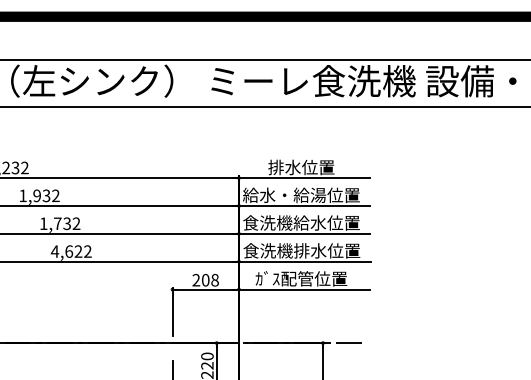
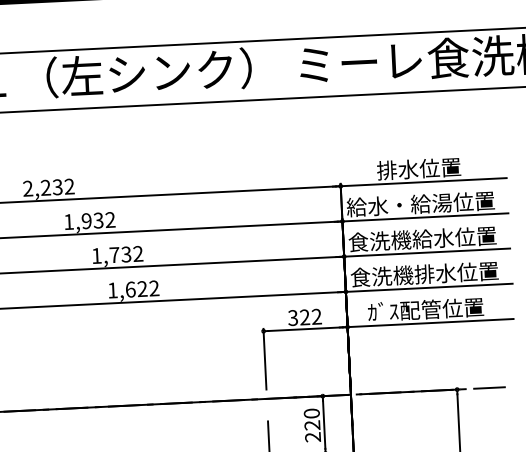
text: (54, 251) -> (112, 290), 4,622 -> 1,622
text: (205, 280) -> (304, 317), 208 -> 322

